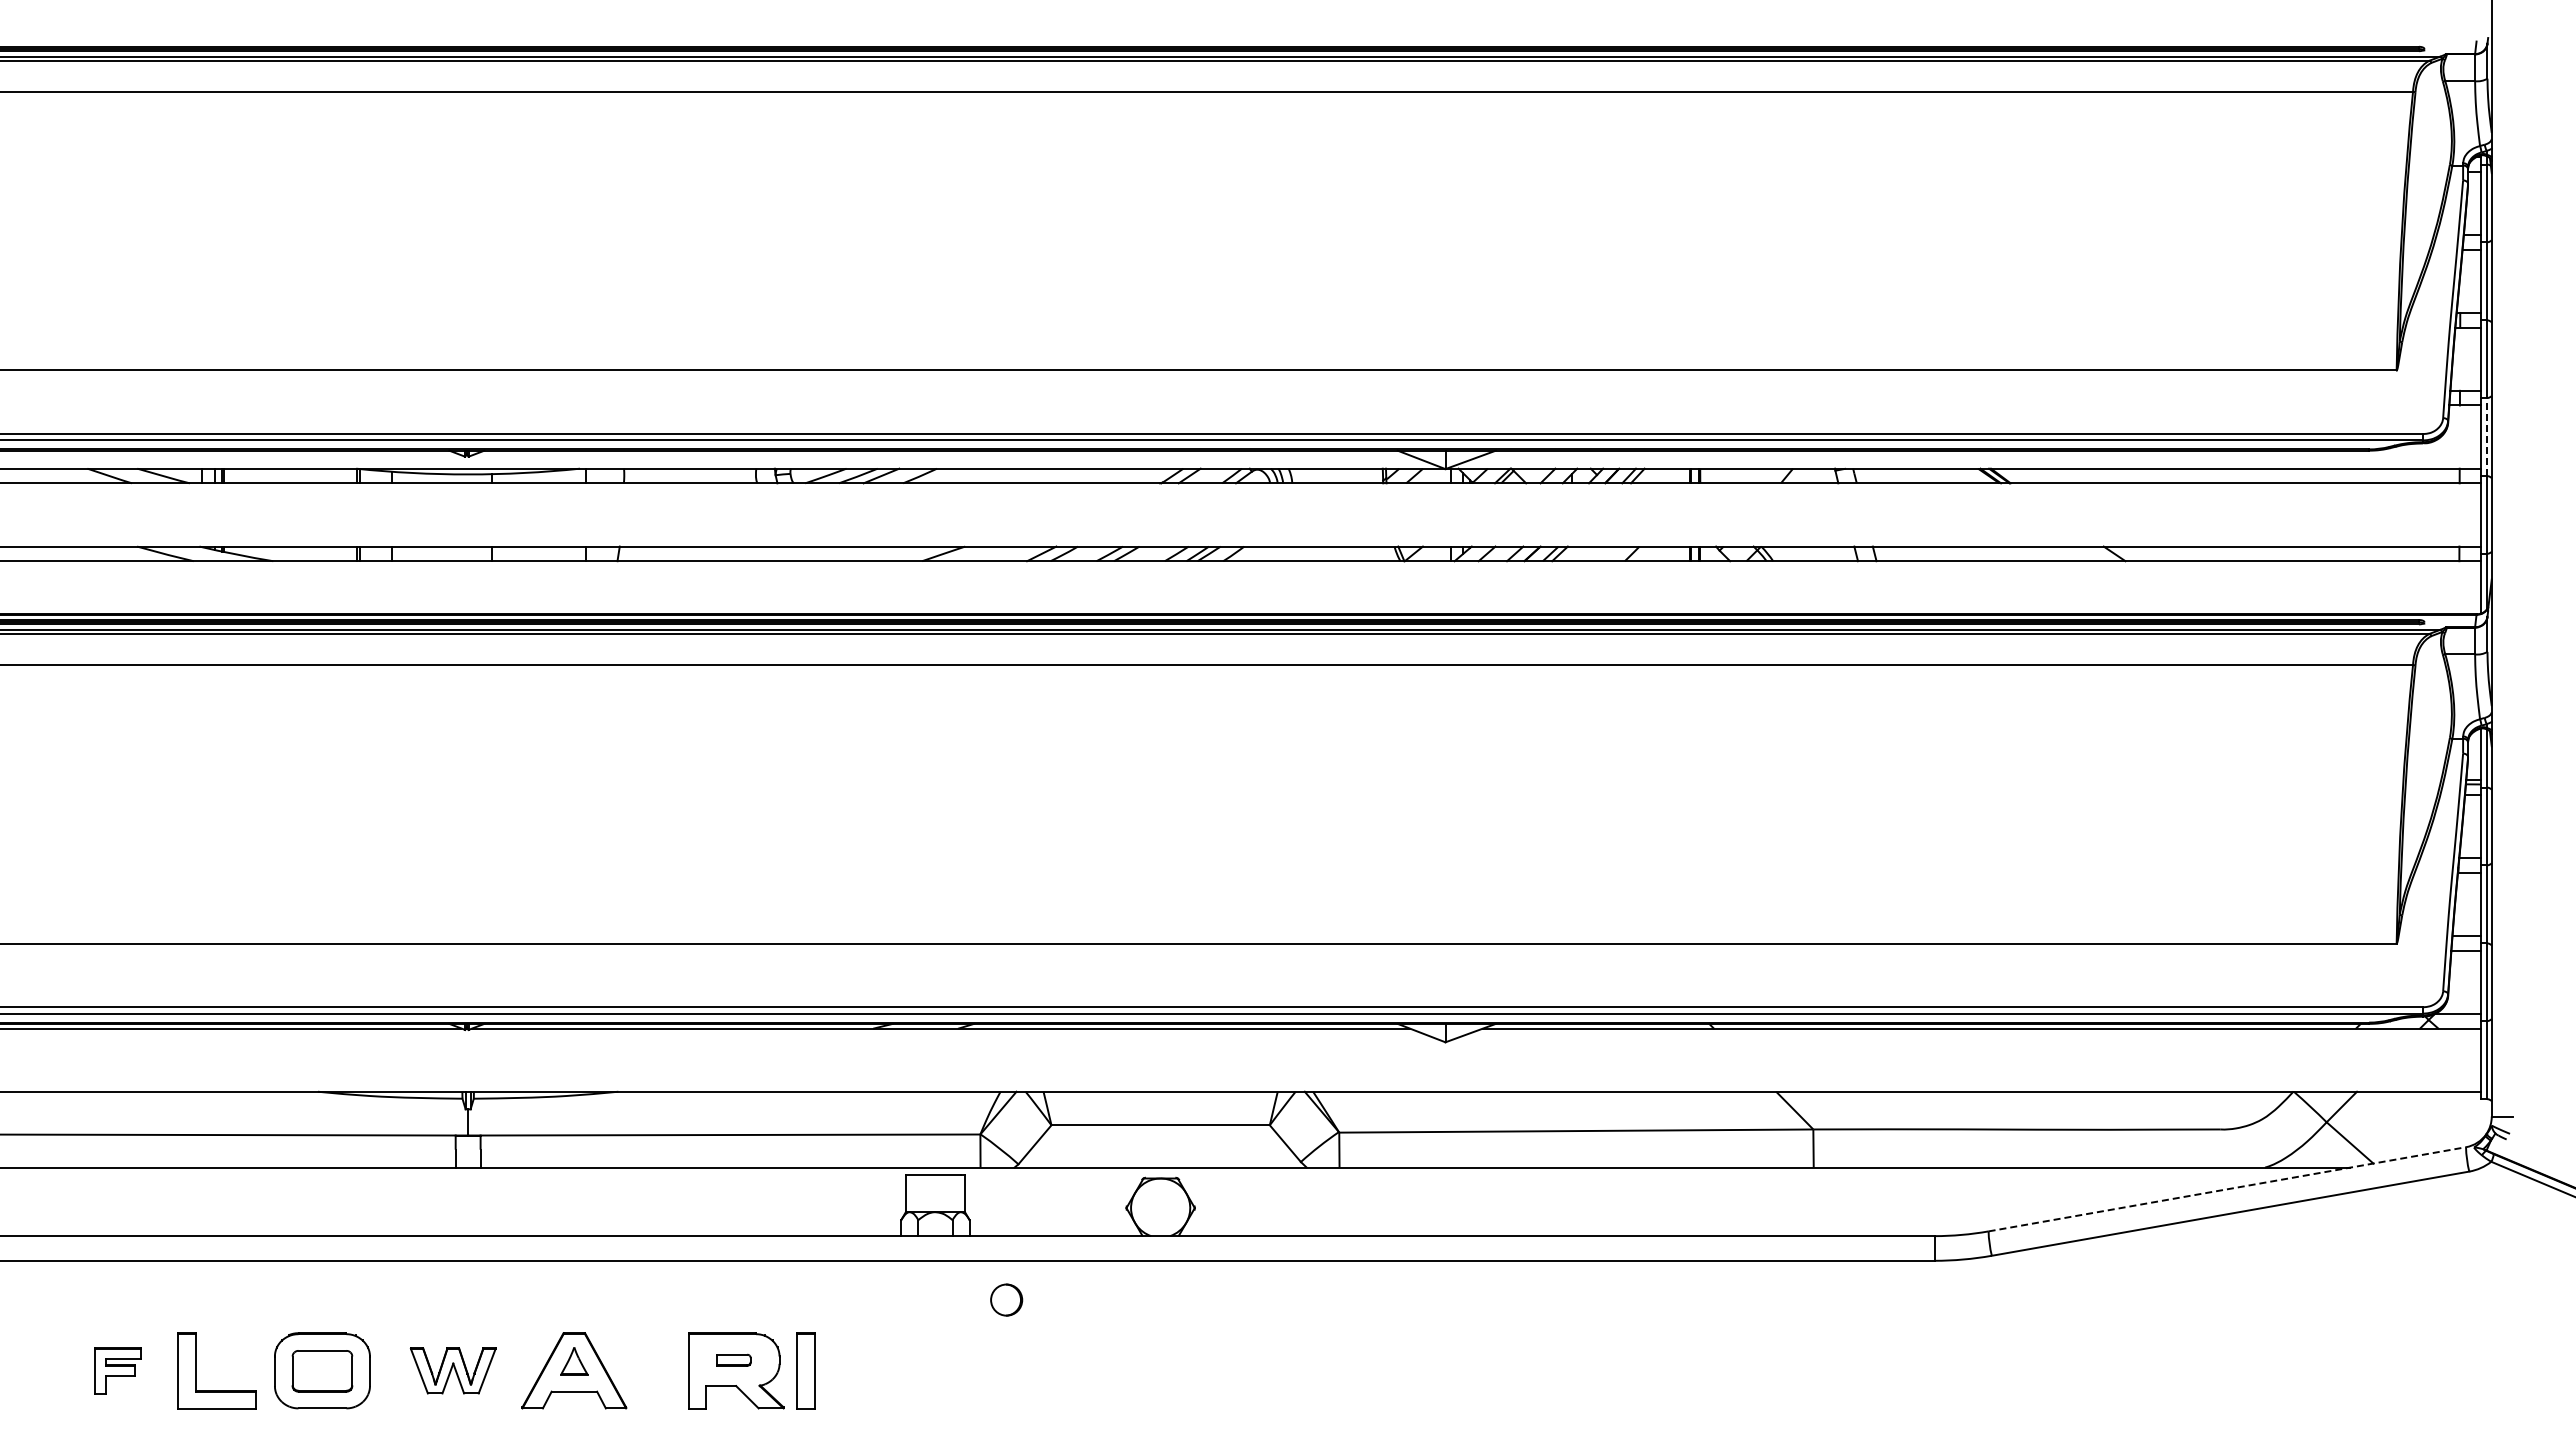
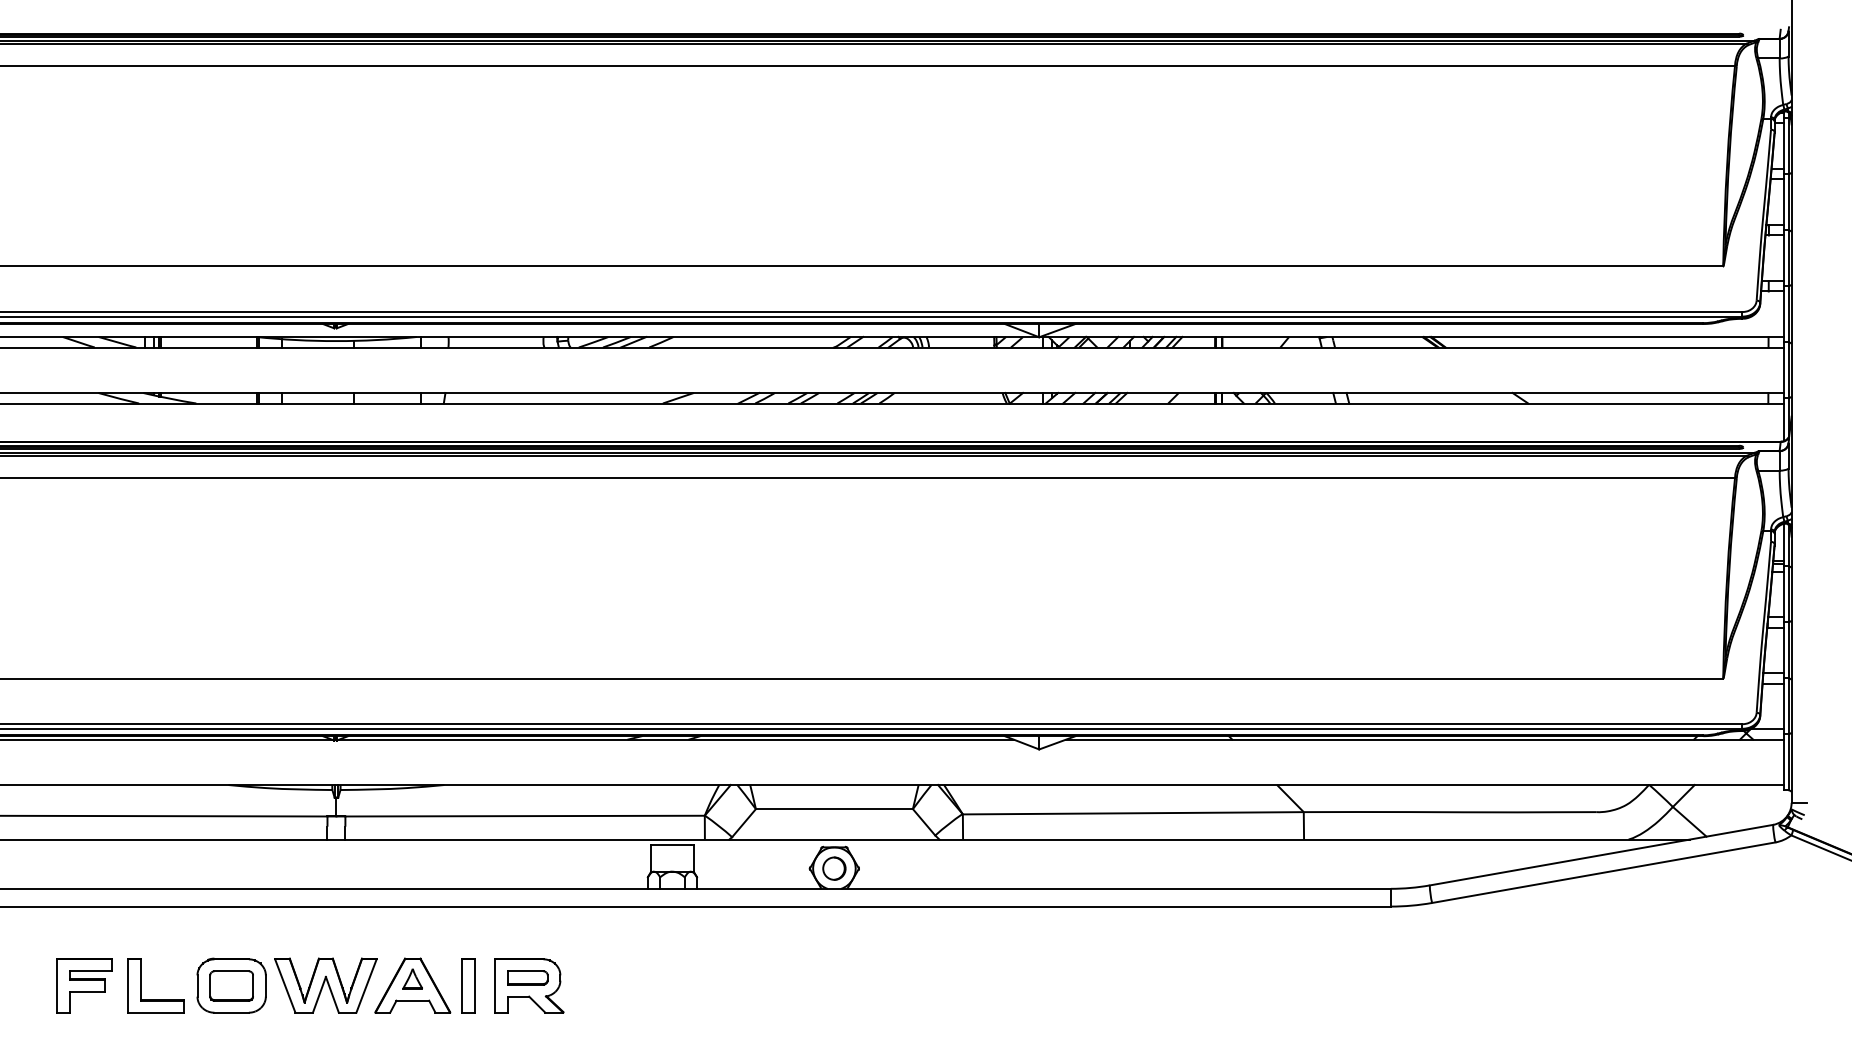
line: (2487, 436) -> (1788, 313), dashed -> solid
line: (2227, 1189) -> (1601, 855), dashed -> solid
circle: (1006, 1299) -> (834, 868), moved
part: (733, 1360) -> (527, 978), size x1.67
part: (117, 1370) -> (84, 985), size x1.67
part: (452, 1370) -> (325, 985), size x1.67
part: (805, 1370) -> (468, 985), moved

